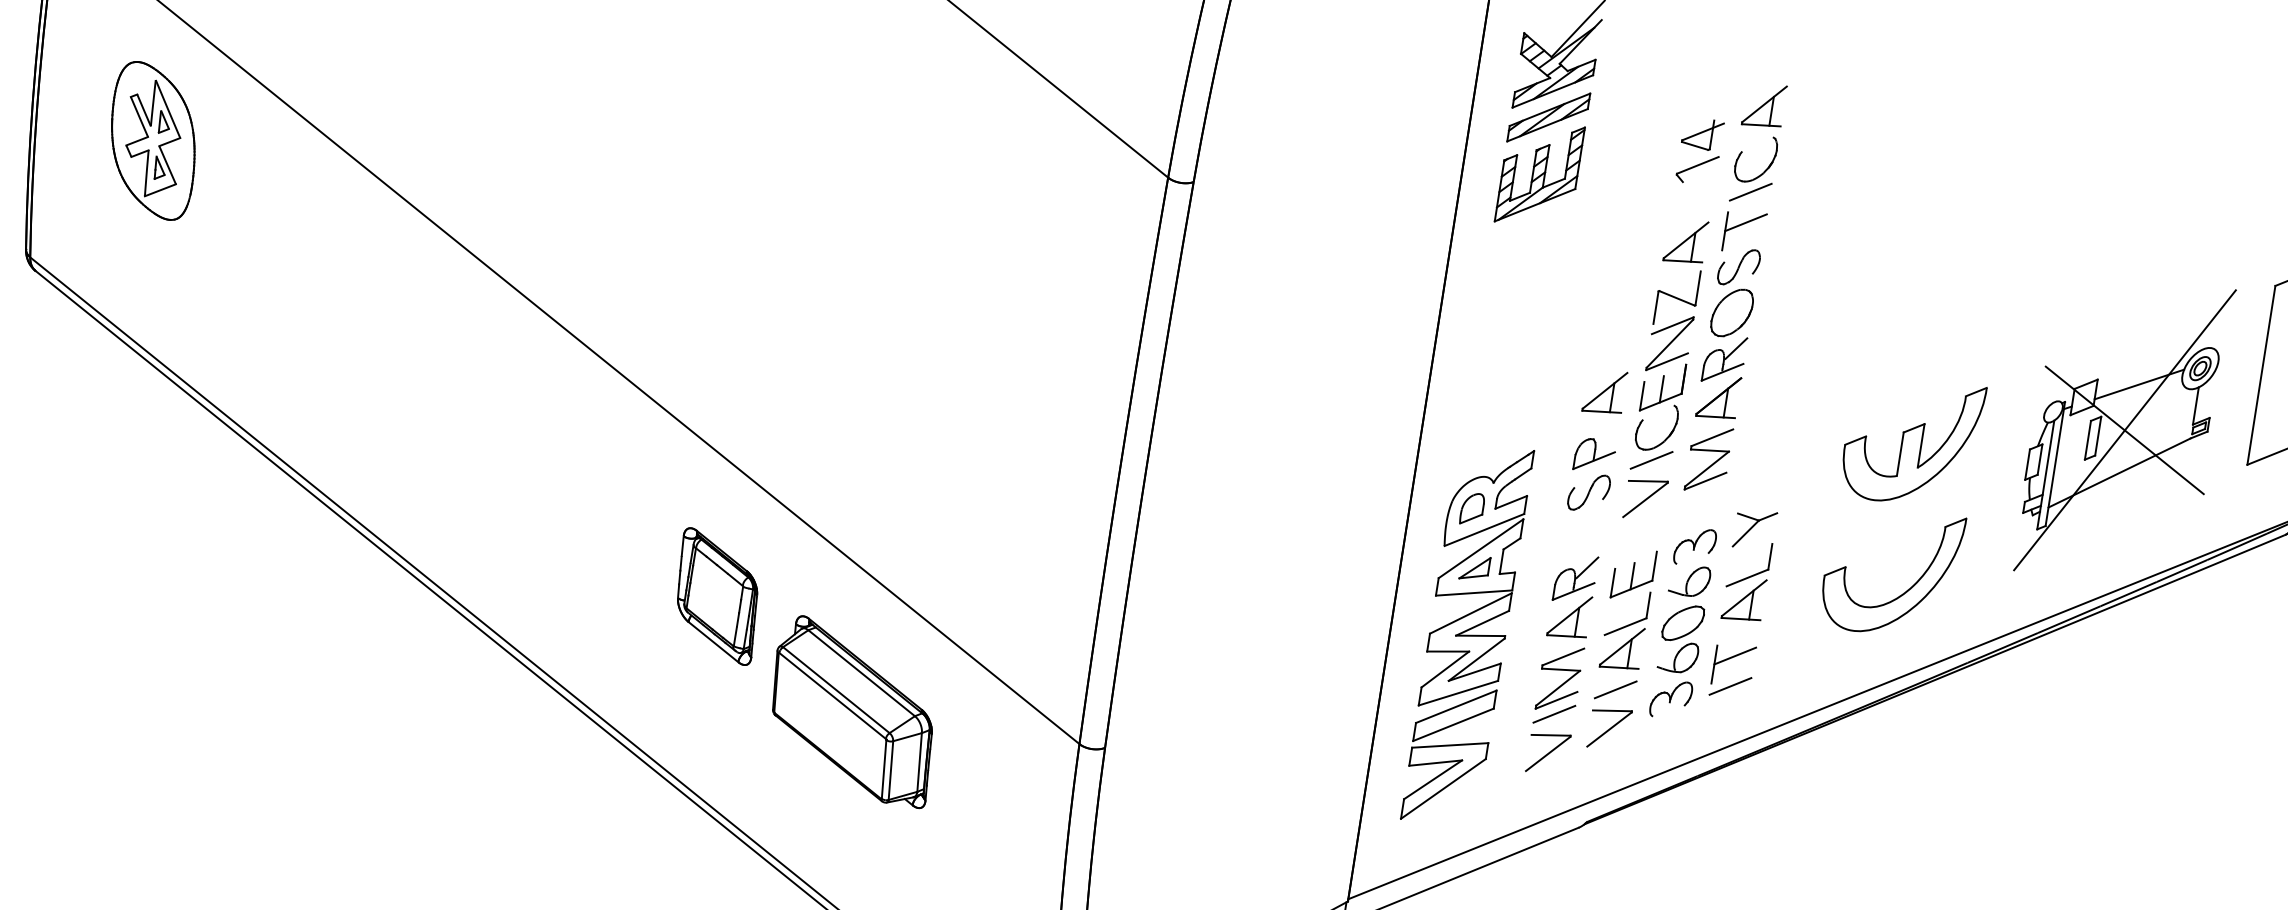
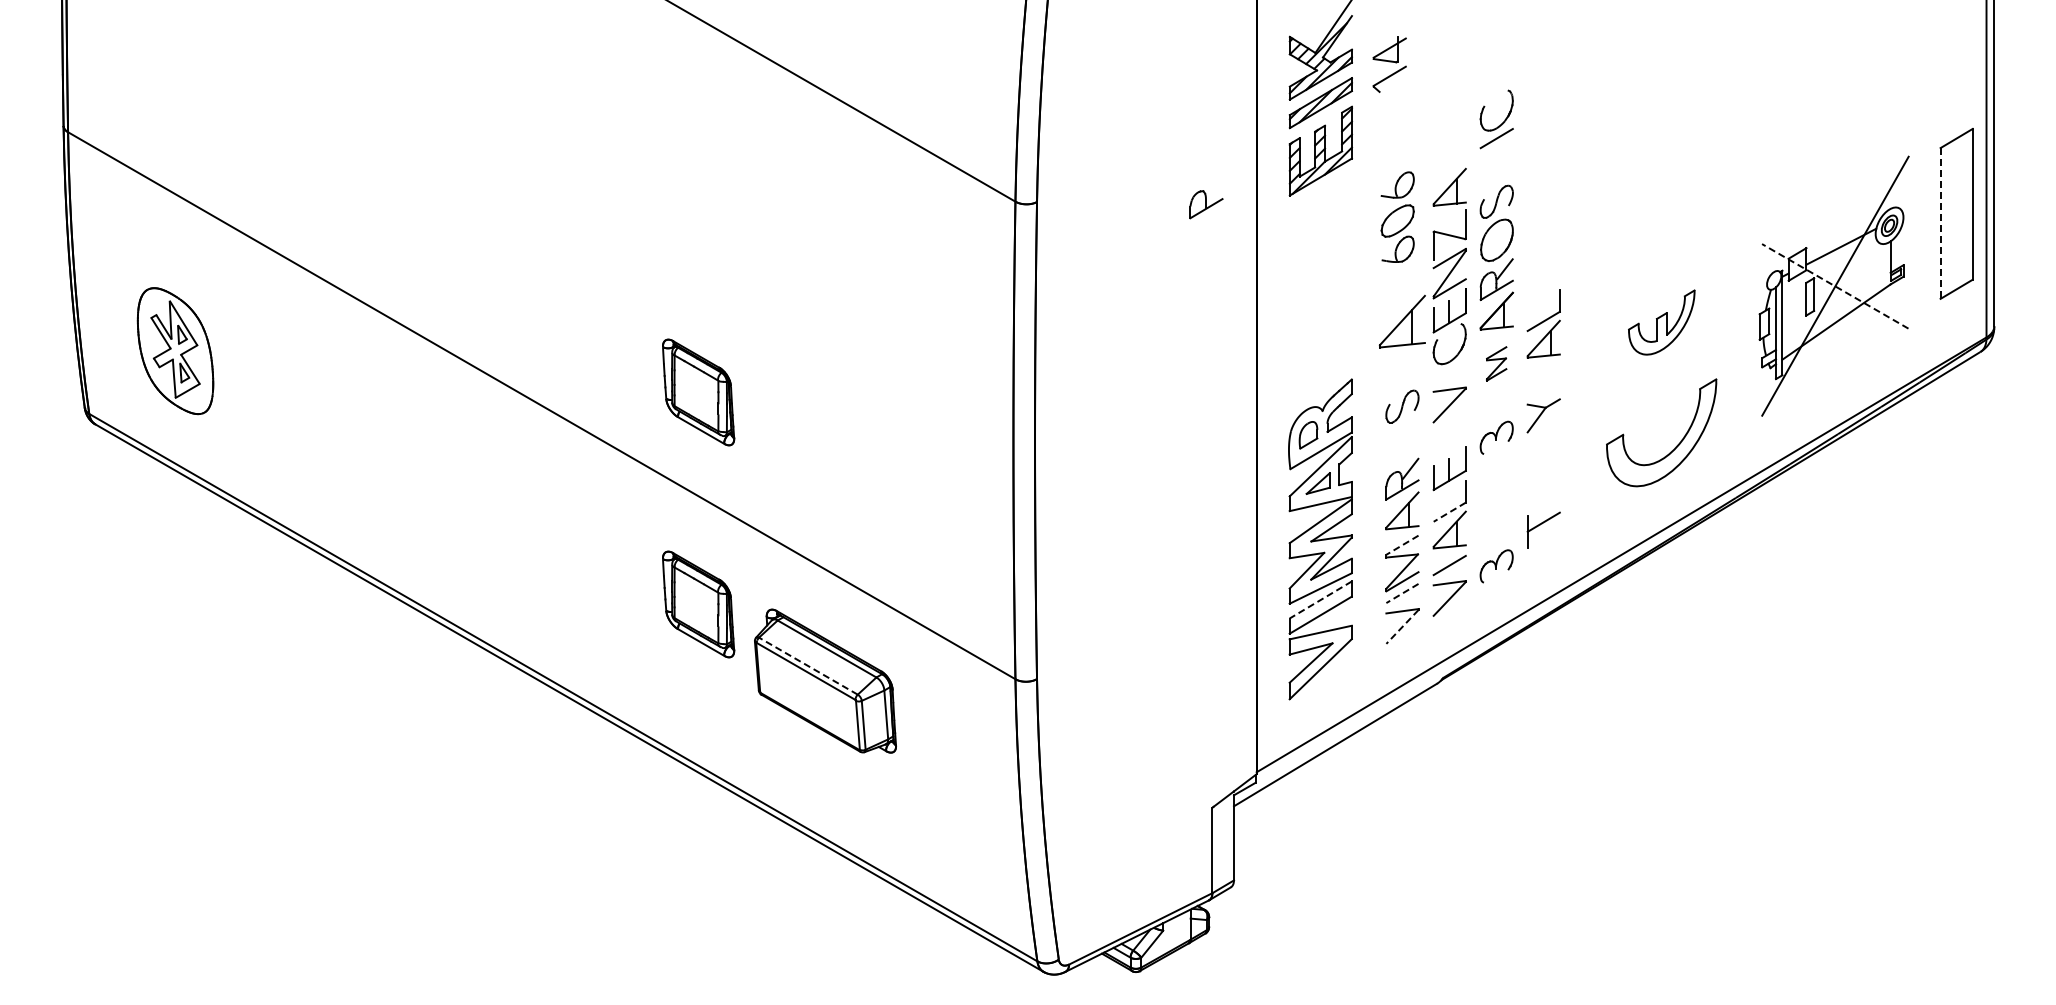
part: (1764, 104) -> (1496, 64), removed
part: (153, 141) -> (175, 351), moved
part: (1699, 151) -> (1389, 64), moved
part: (1744, 231) -> (1496, 171), removed
part: (756, 345) -> (698, 392), added
line: (2261, 375) -> (1940, 223), solid -> dashed
part: (1604, 391) -> (1402, 321), size x1.4
line: (2125, 430) -> (1835, 286), solid -> dashed
part: (1911, 440) -> (1661, 322), size x0.6
part: (1594, 455) -> (1206, 204), moved
part: (1708, 458) -> (1496, 363), size x0.6
line: (1651, 459) -> (1449, 371), removed
part: (1746, 580) -> (1543, 323), moved
part: (1683, 617) -> (1397, 216), moved
line: (1625, 626) -> (1449, 512), solid -> dashed
line: (1563, 657) -> (1402, 545), solid -> dashed
line: (1730, 685) -> (1543, 547), removed
line: (835, 689) -> (807, 665), solid -> dashed
line: (1455, 707) -> (1320, 600), solid -> dashed
line: (1554, 714) -> (1402, 593), solid -> dashed
line: (1548, 754) -> (1402, 627), solid -> dashed

